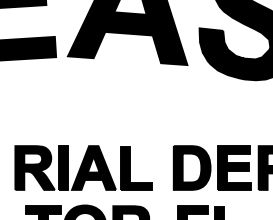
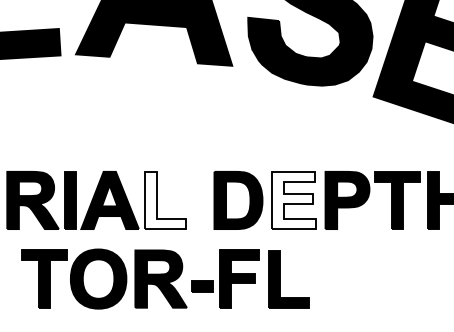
fill: (136, 168) -> (165, 200), removed
fill: (234, 168) -> (293, 200), removed

